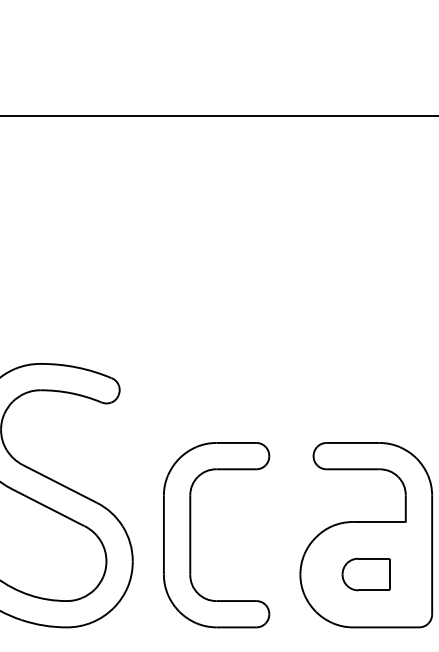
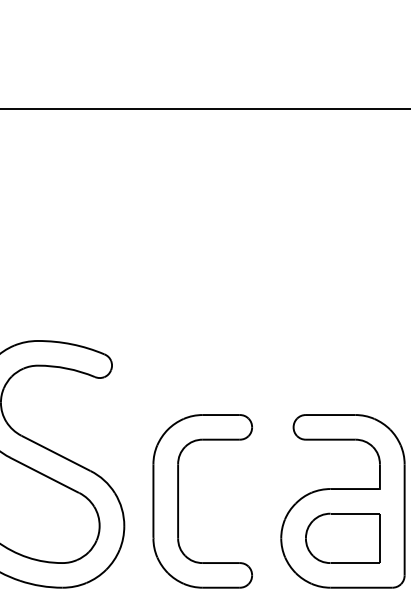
part: (365, 573) -> (342, 537), size x1.67

